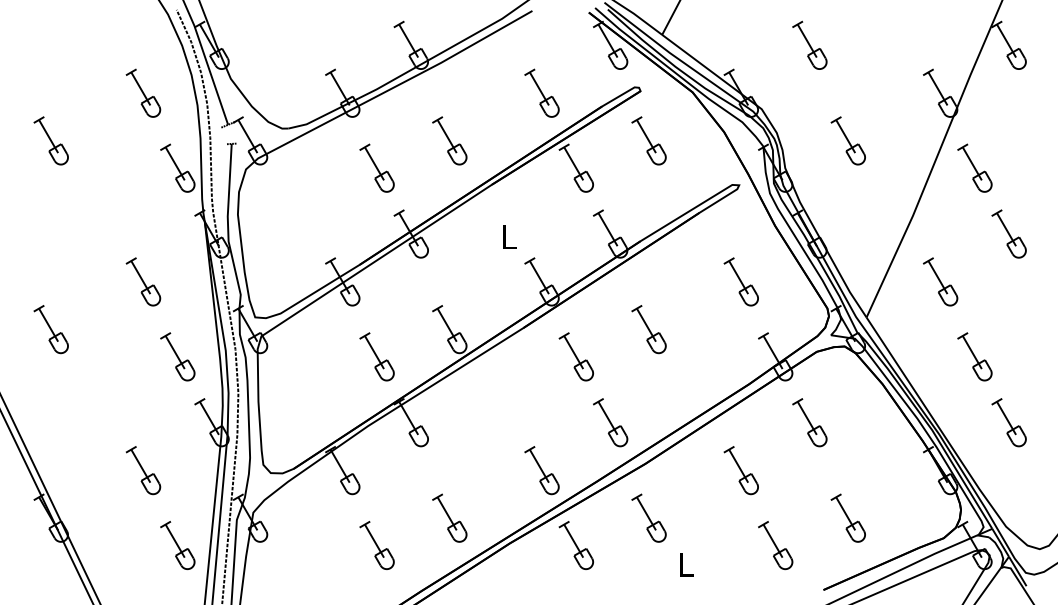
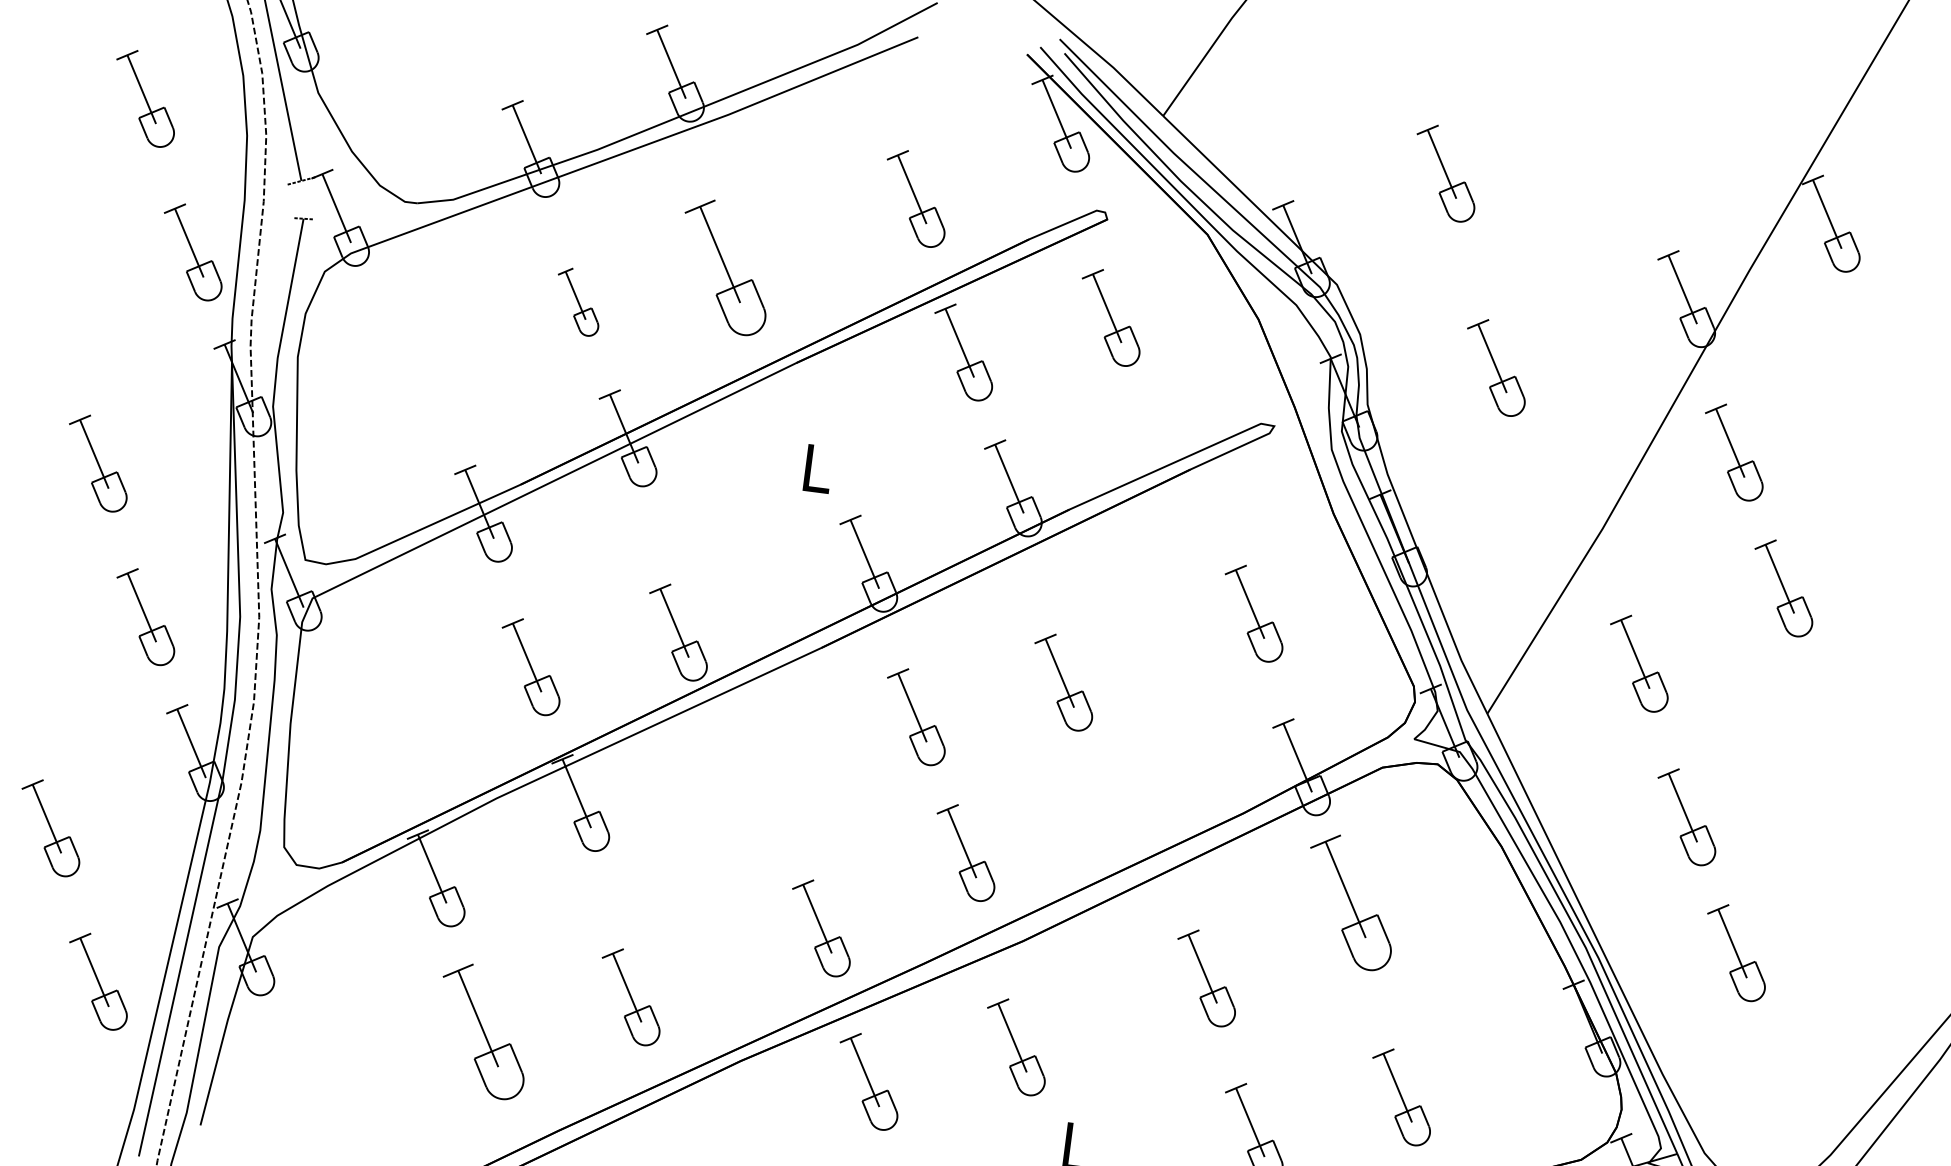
part: (449, 140) -> (725, 266), size x1.4
part: (376, 167) -> (577, 300), size x0.7
part: (809, 422) -> (1350, 902), size x1.4
part: (376, 545) -> (482, 1031), size x1.4

